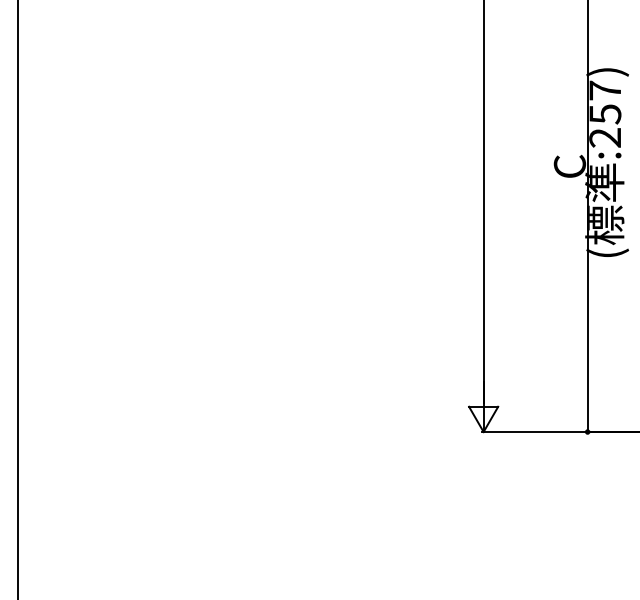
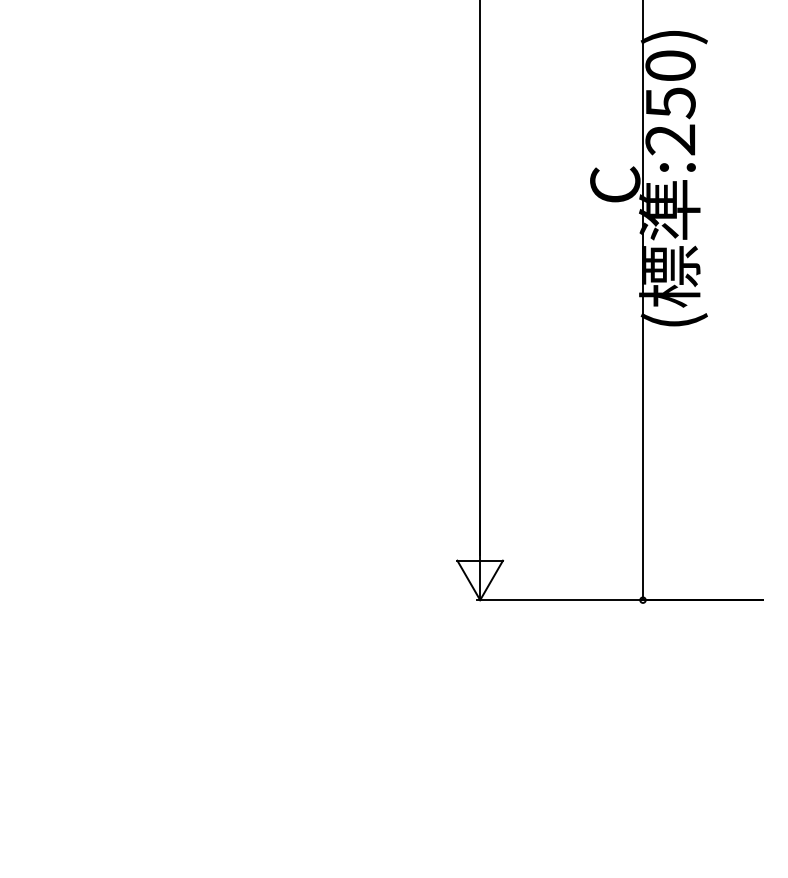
text: (605, 90) -> (670, 65), :257) -> :250)

